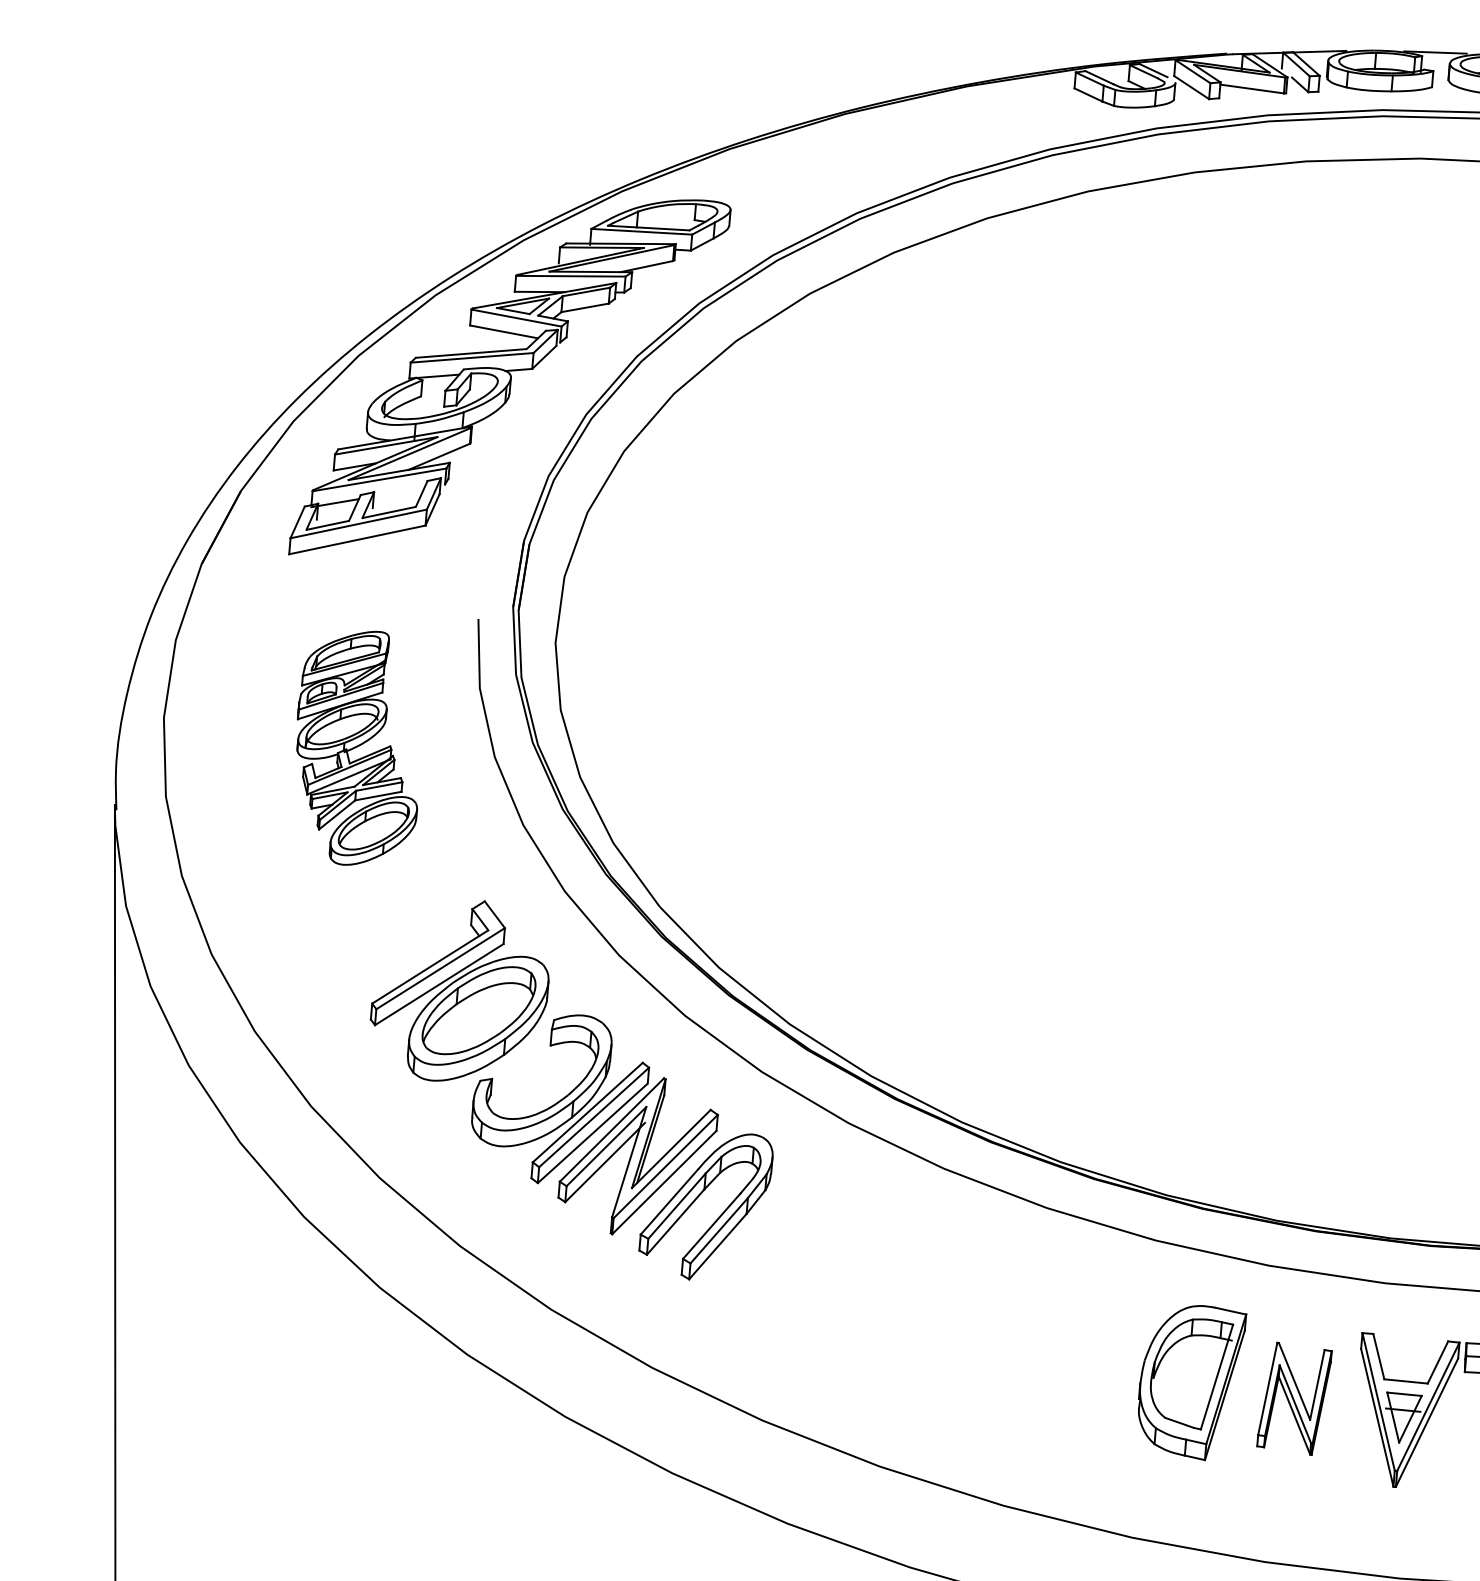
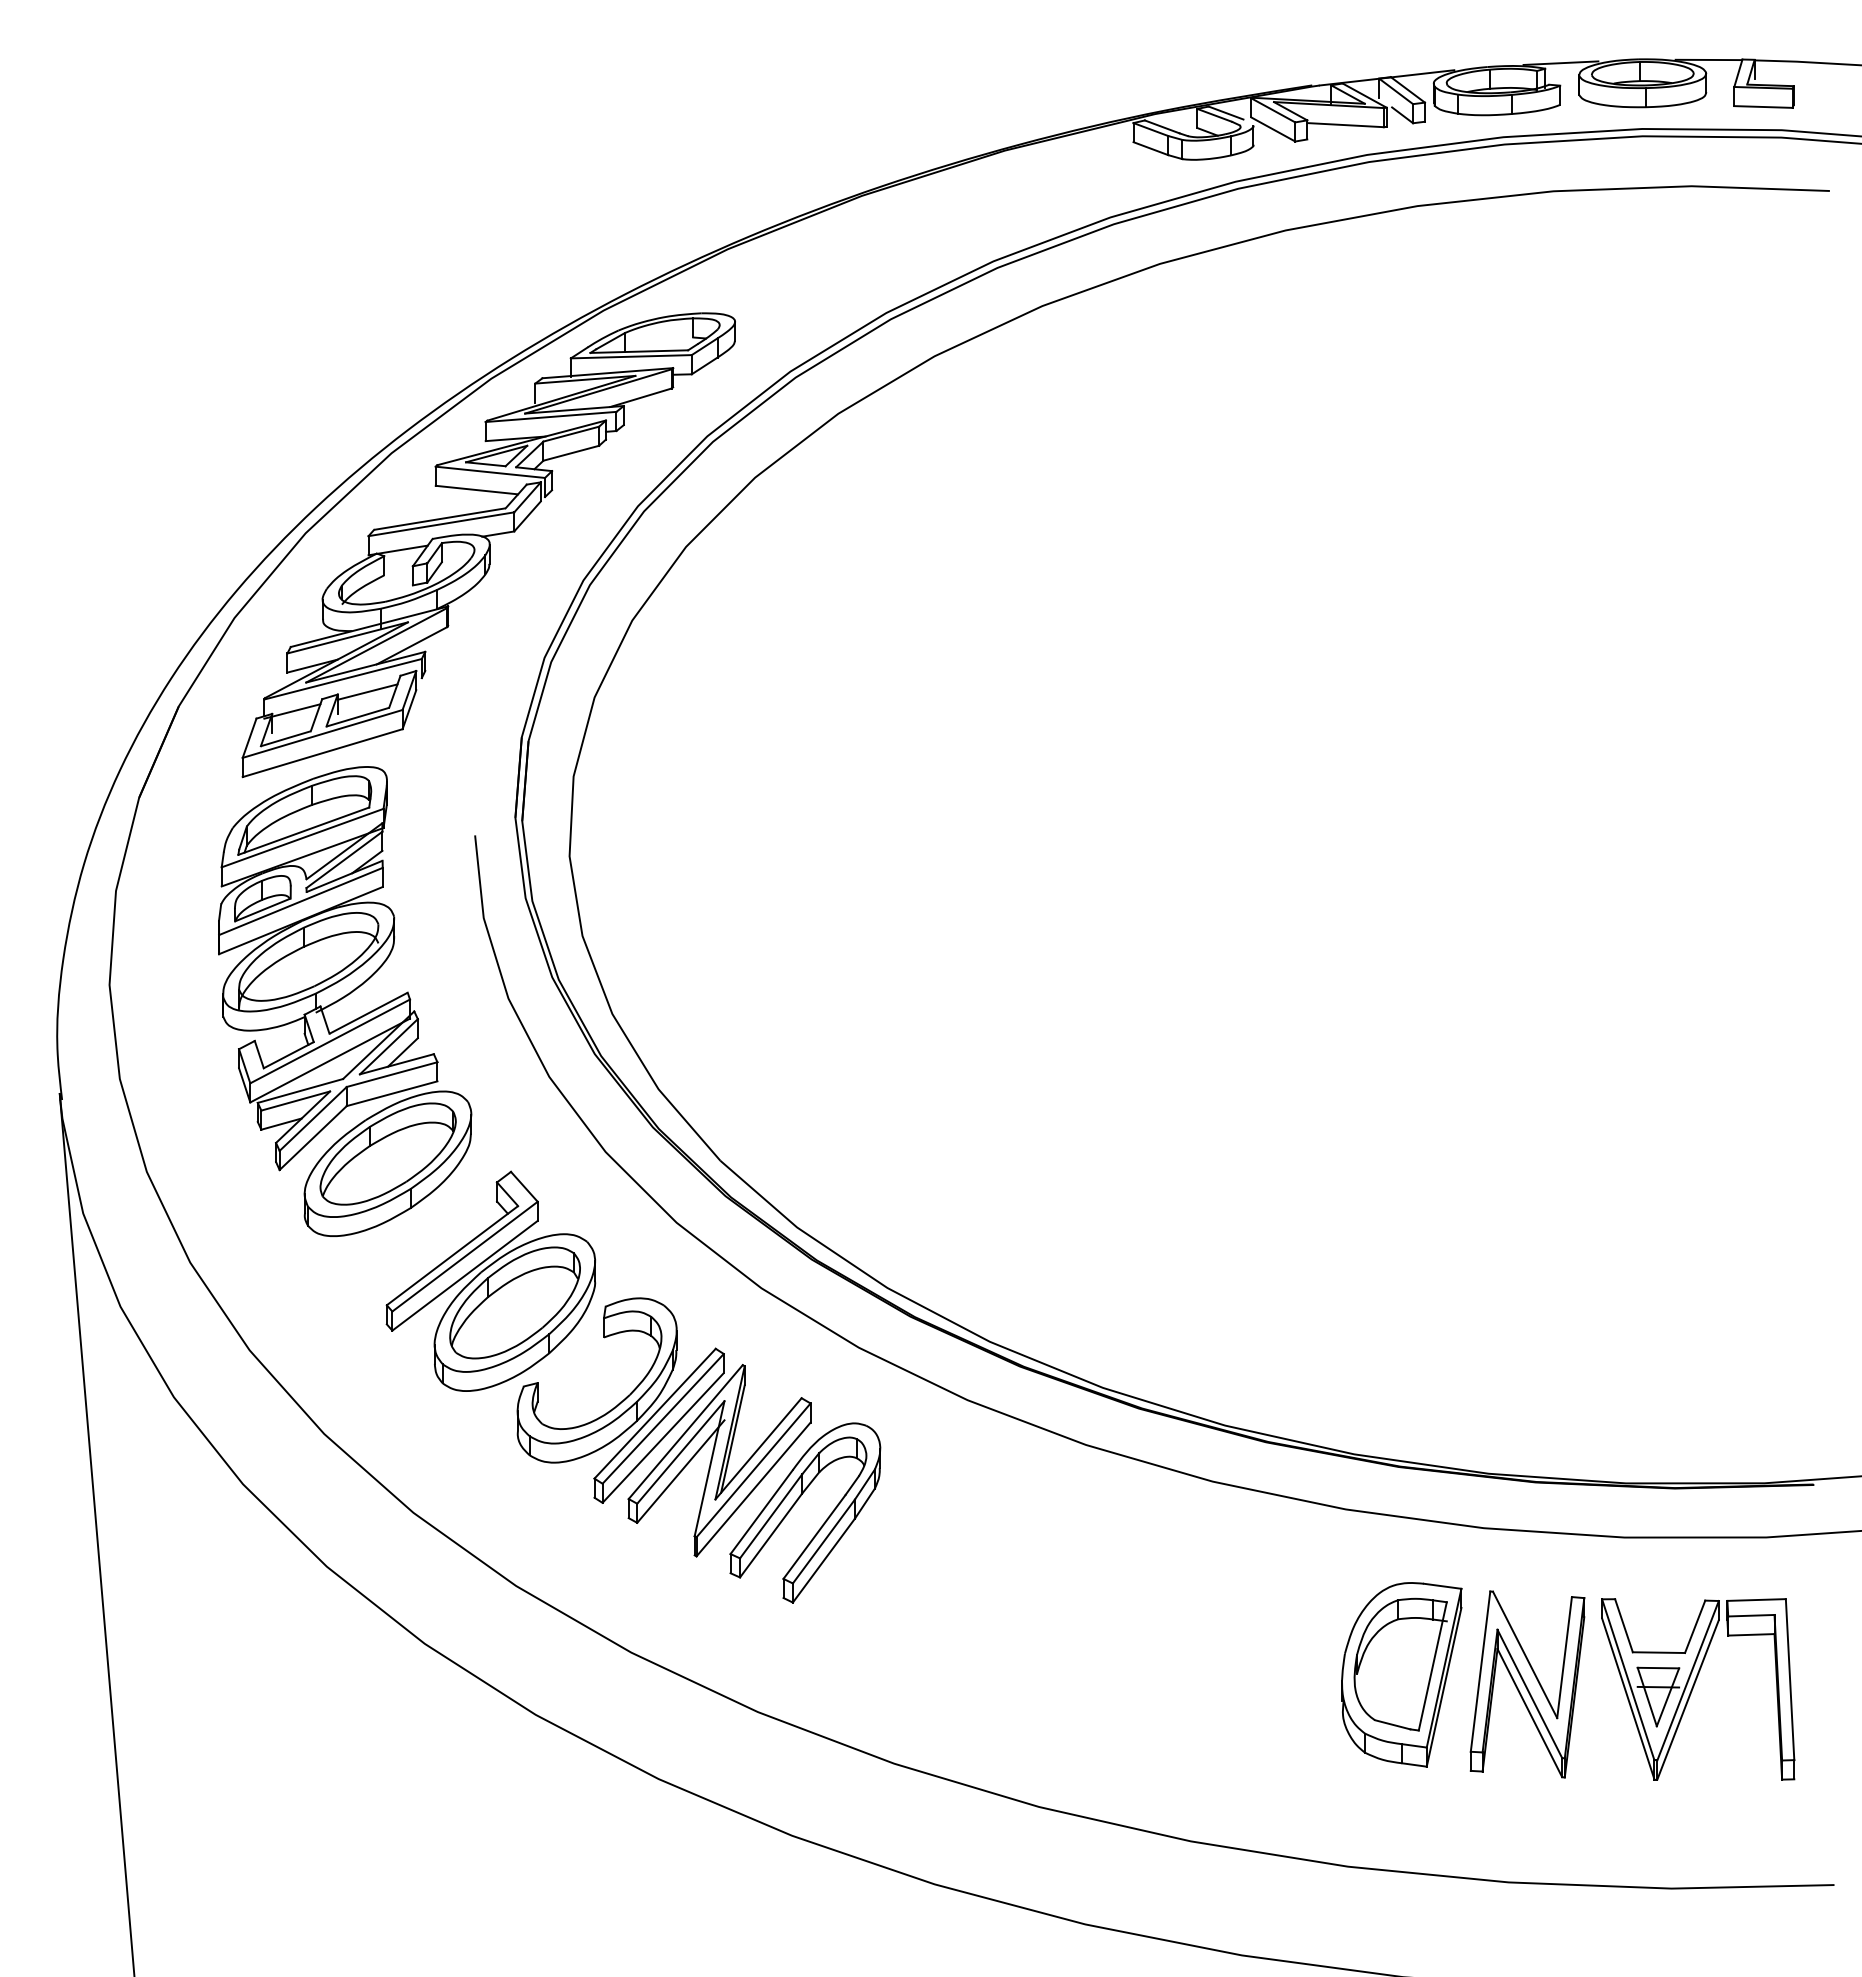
line: (398, 491) -> (367, 691), added
part: (359, 748) -> (345, 1001), size x1.67
part: (1294, 1398) -> (1527, 1684), size x1.43

